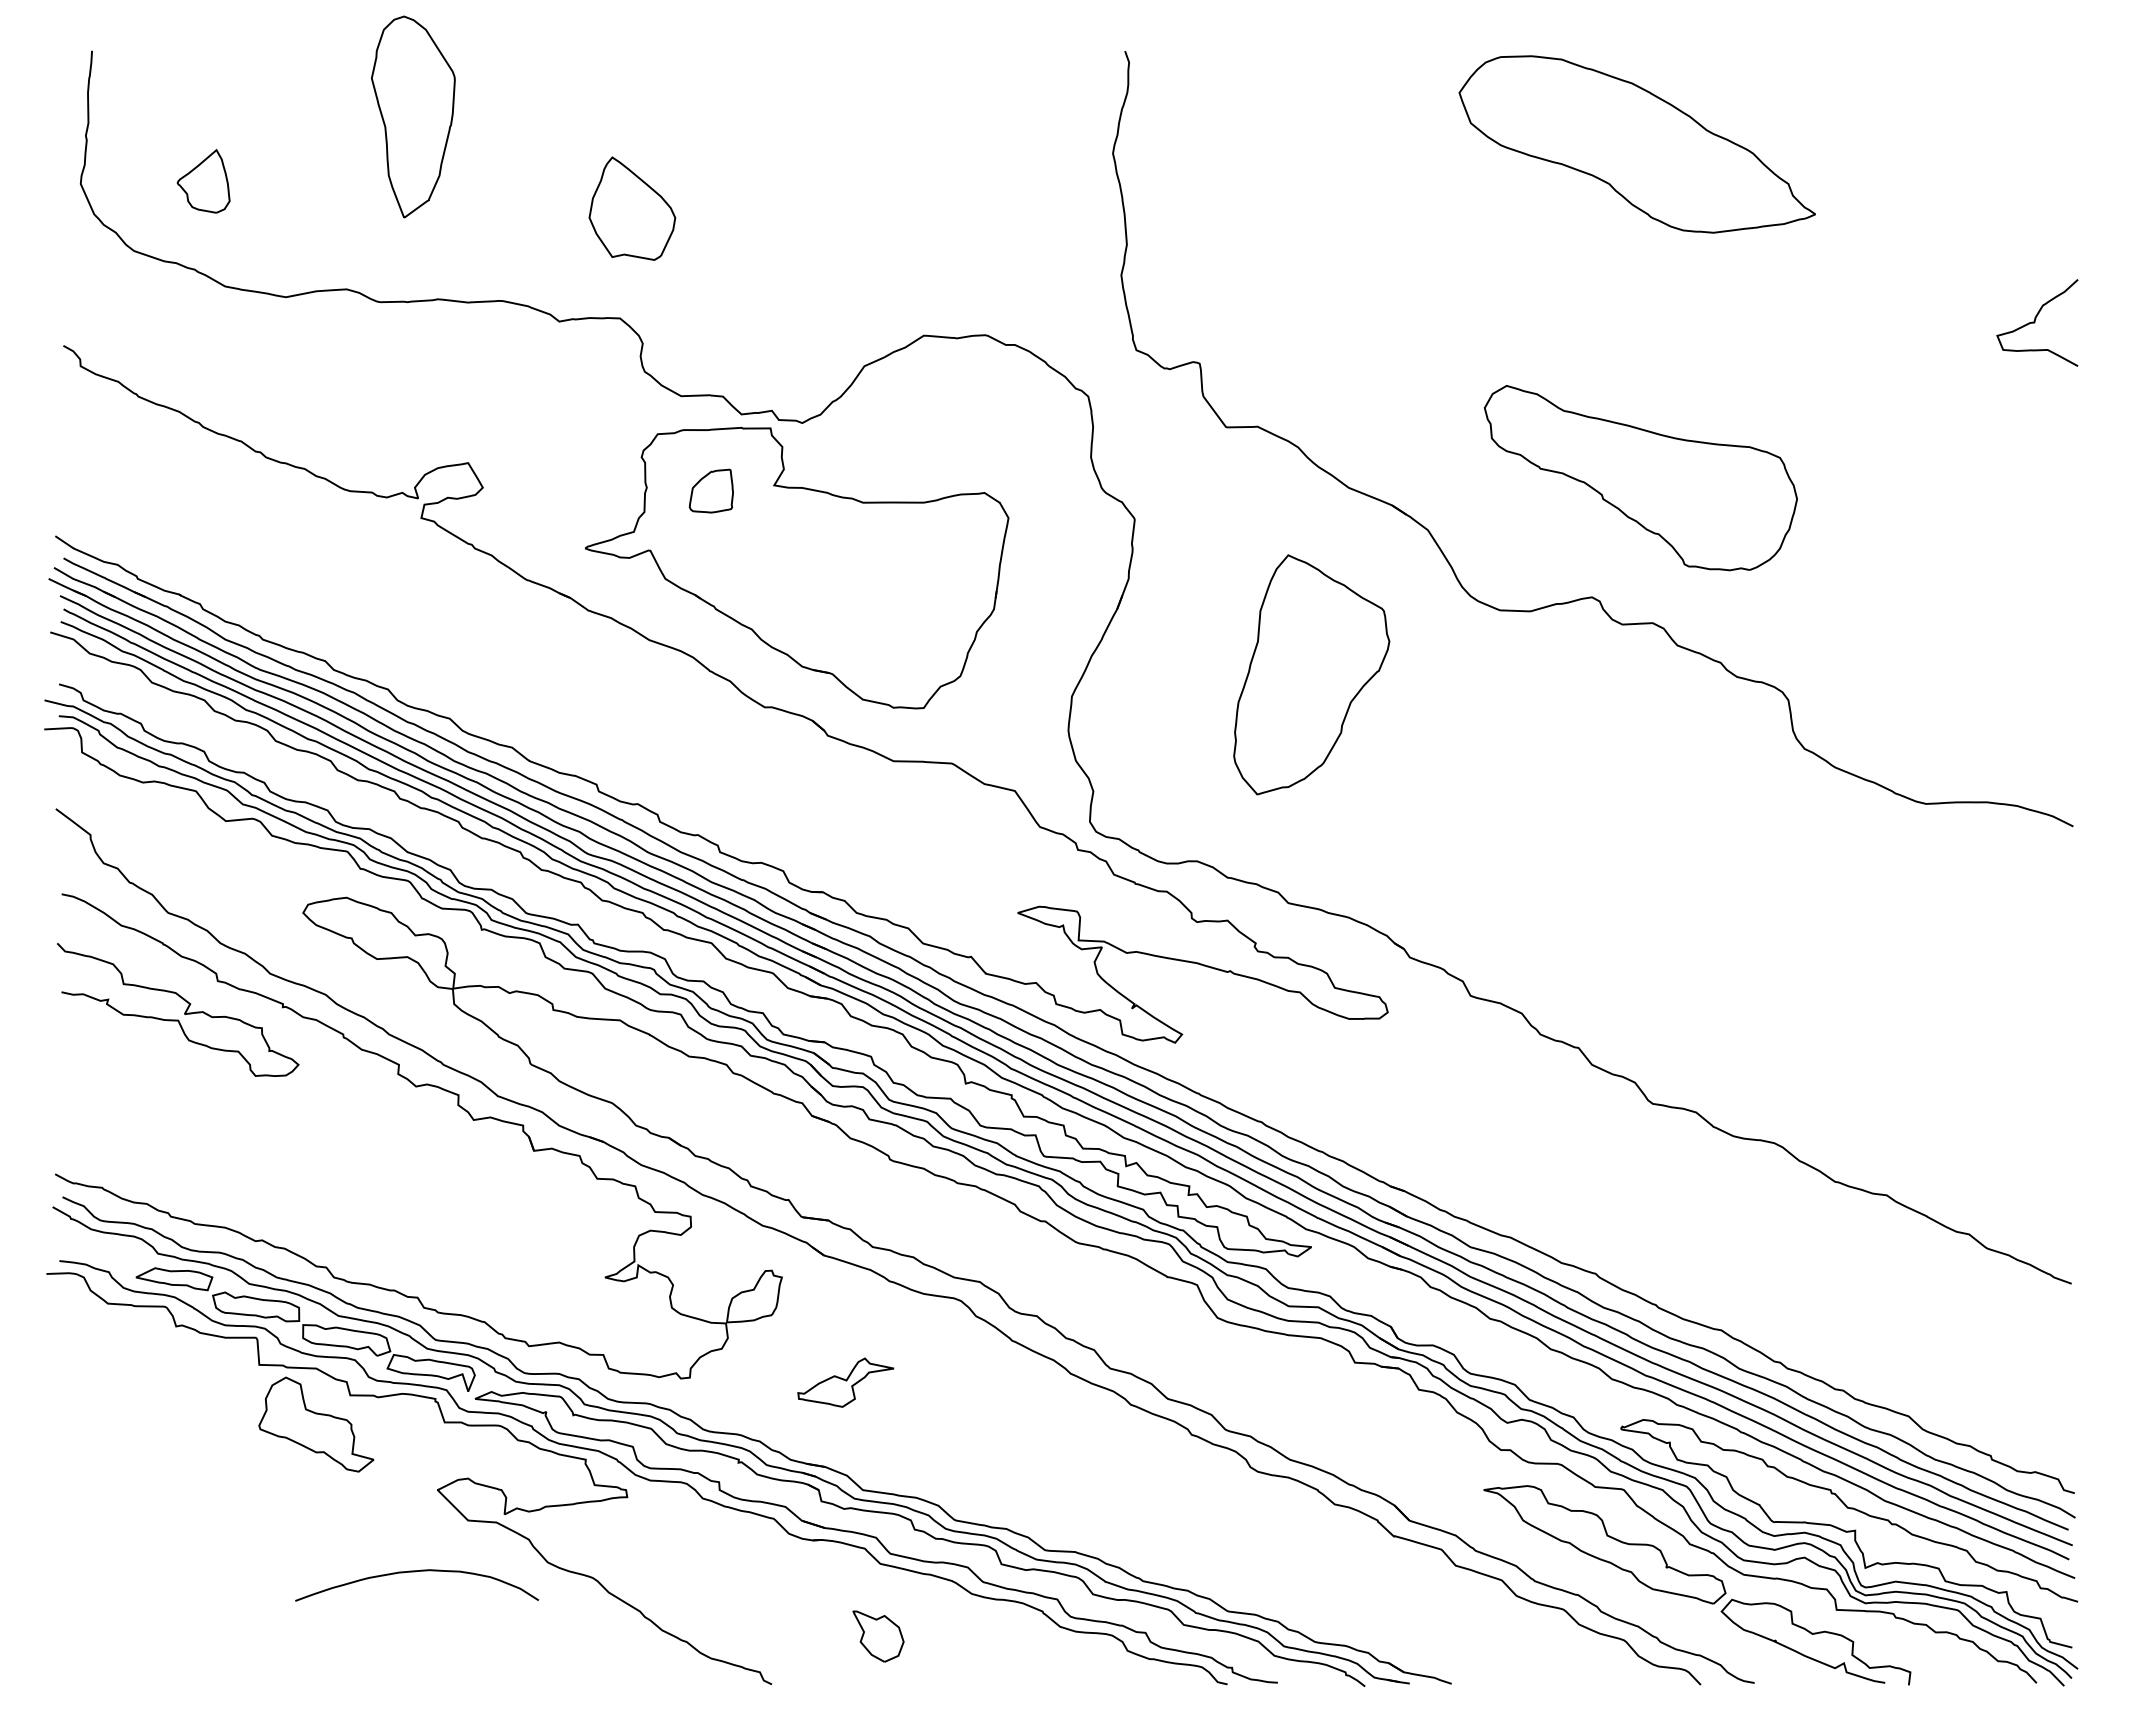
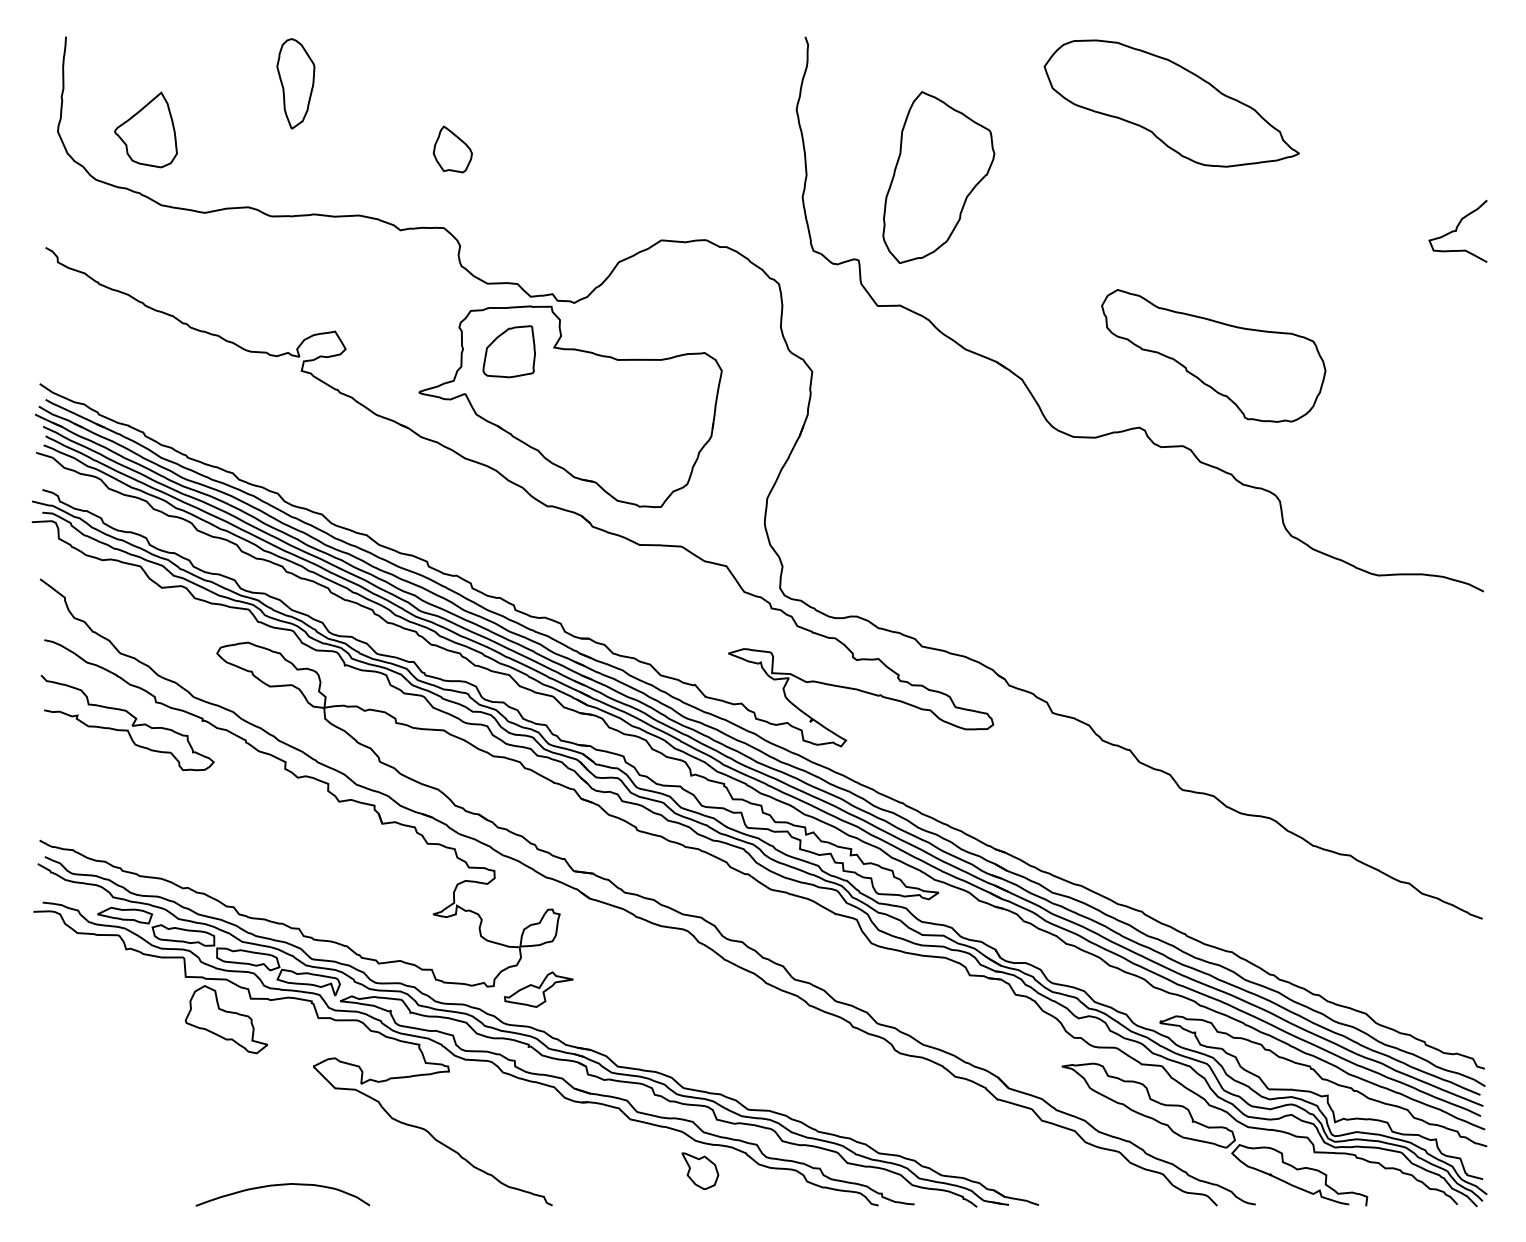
part: (412, 116) -> (295, 83), size x0.62
part: (203, 181) -> (145, 130), size x1.67
part: (632, 208) -> (452, 149), size x0.62
part: (1640, 478) -> (1213, 356), moved
part: (711, 490) -> (509, 351), size x1.67
part: (1311, 674) -> (938, 177), moved
part: (845, 1382) -> (538, 989), moved
curve: (415, 1572) -> (281, 1185), moved
part: (878, 1636) -> (700, 1171), moved

